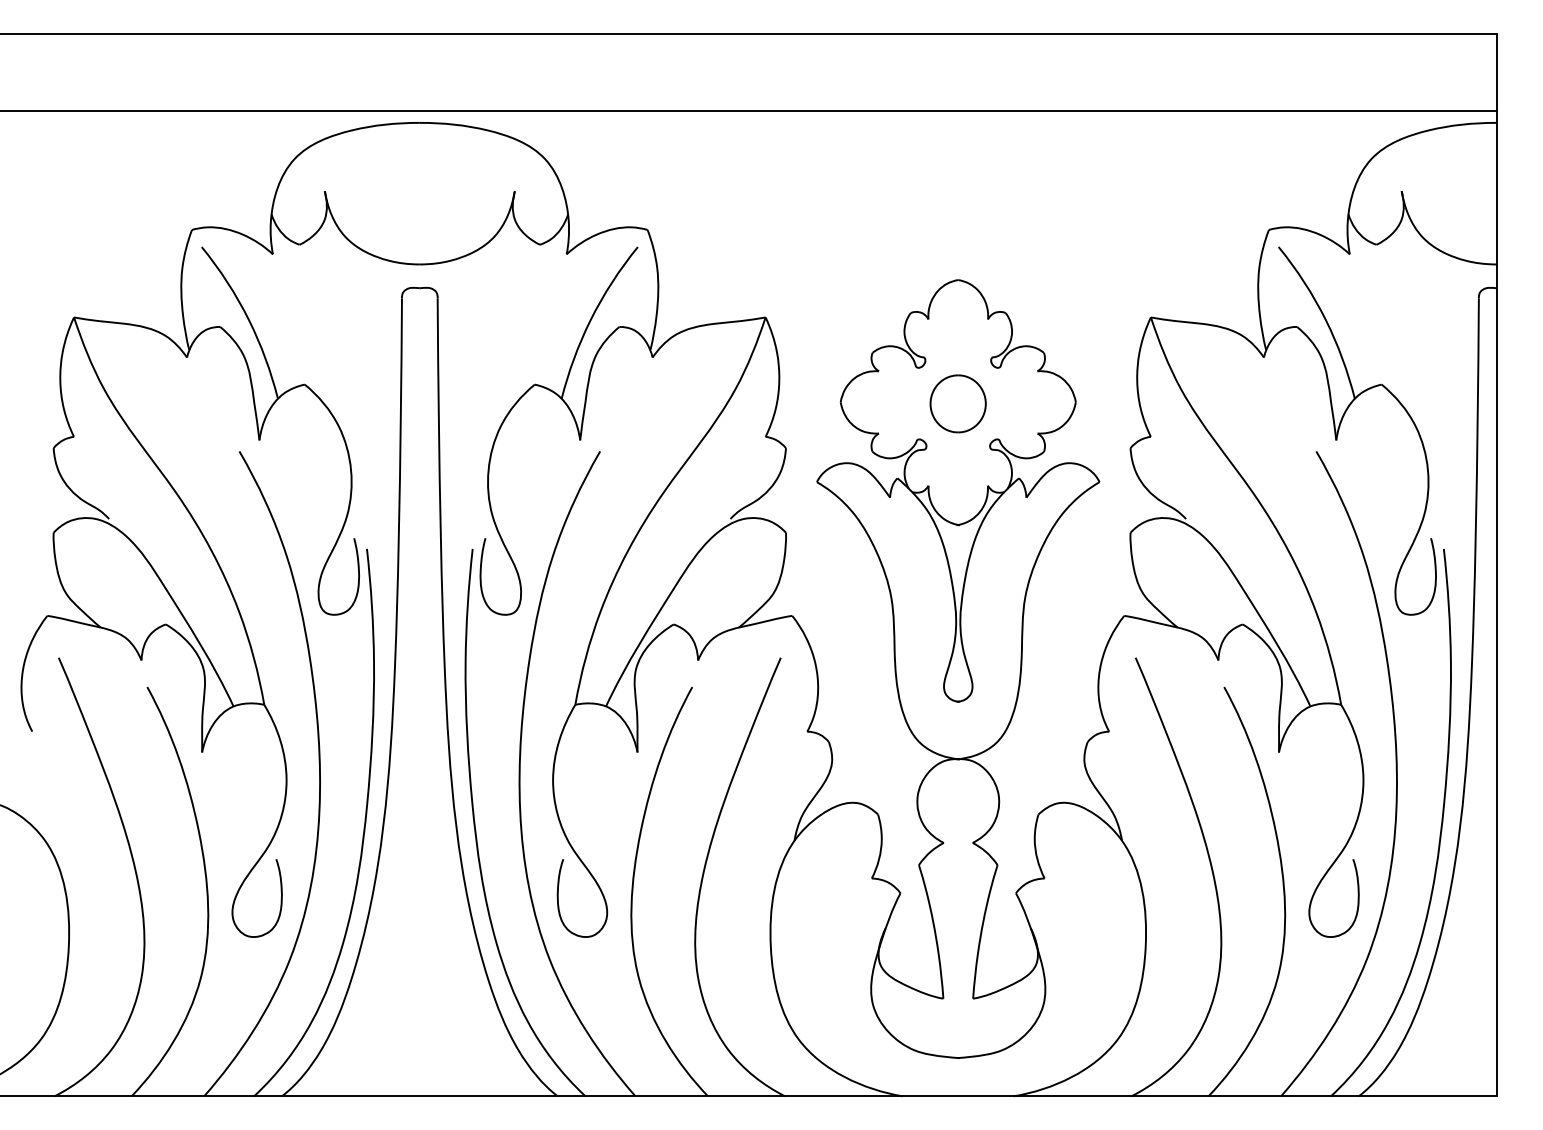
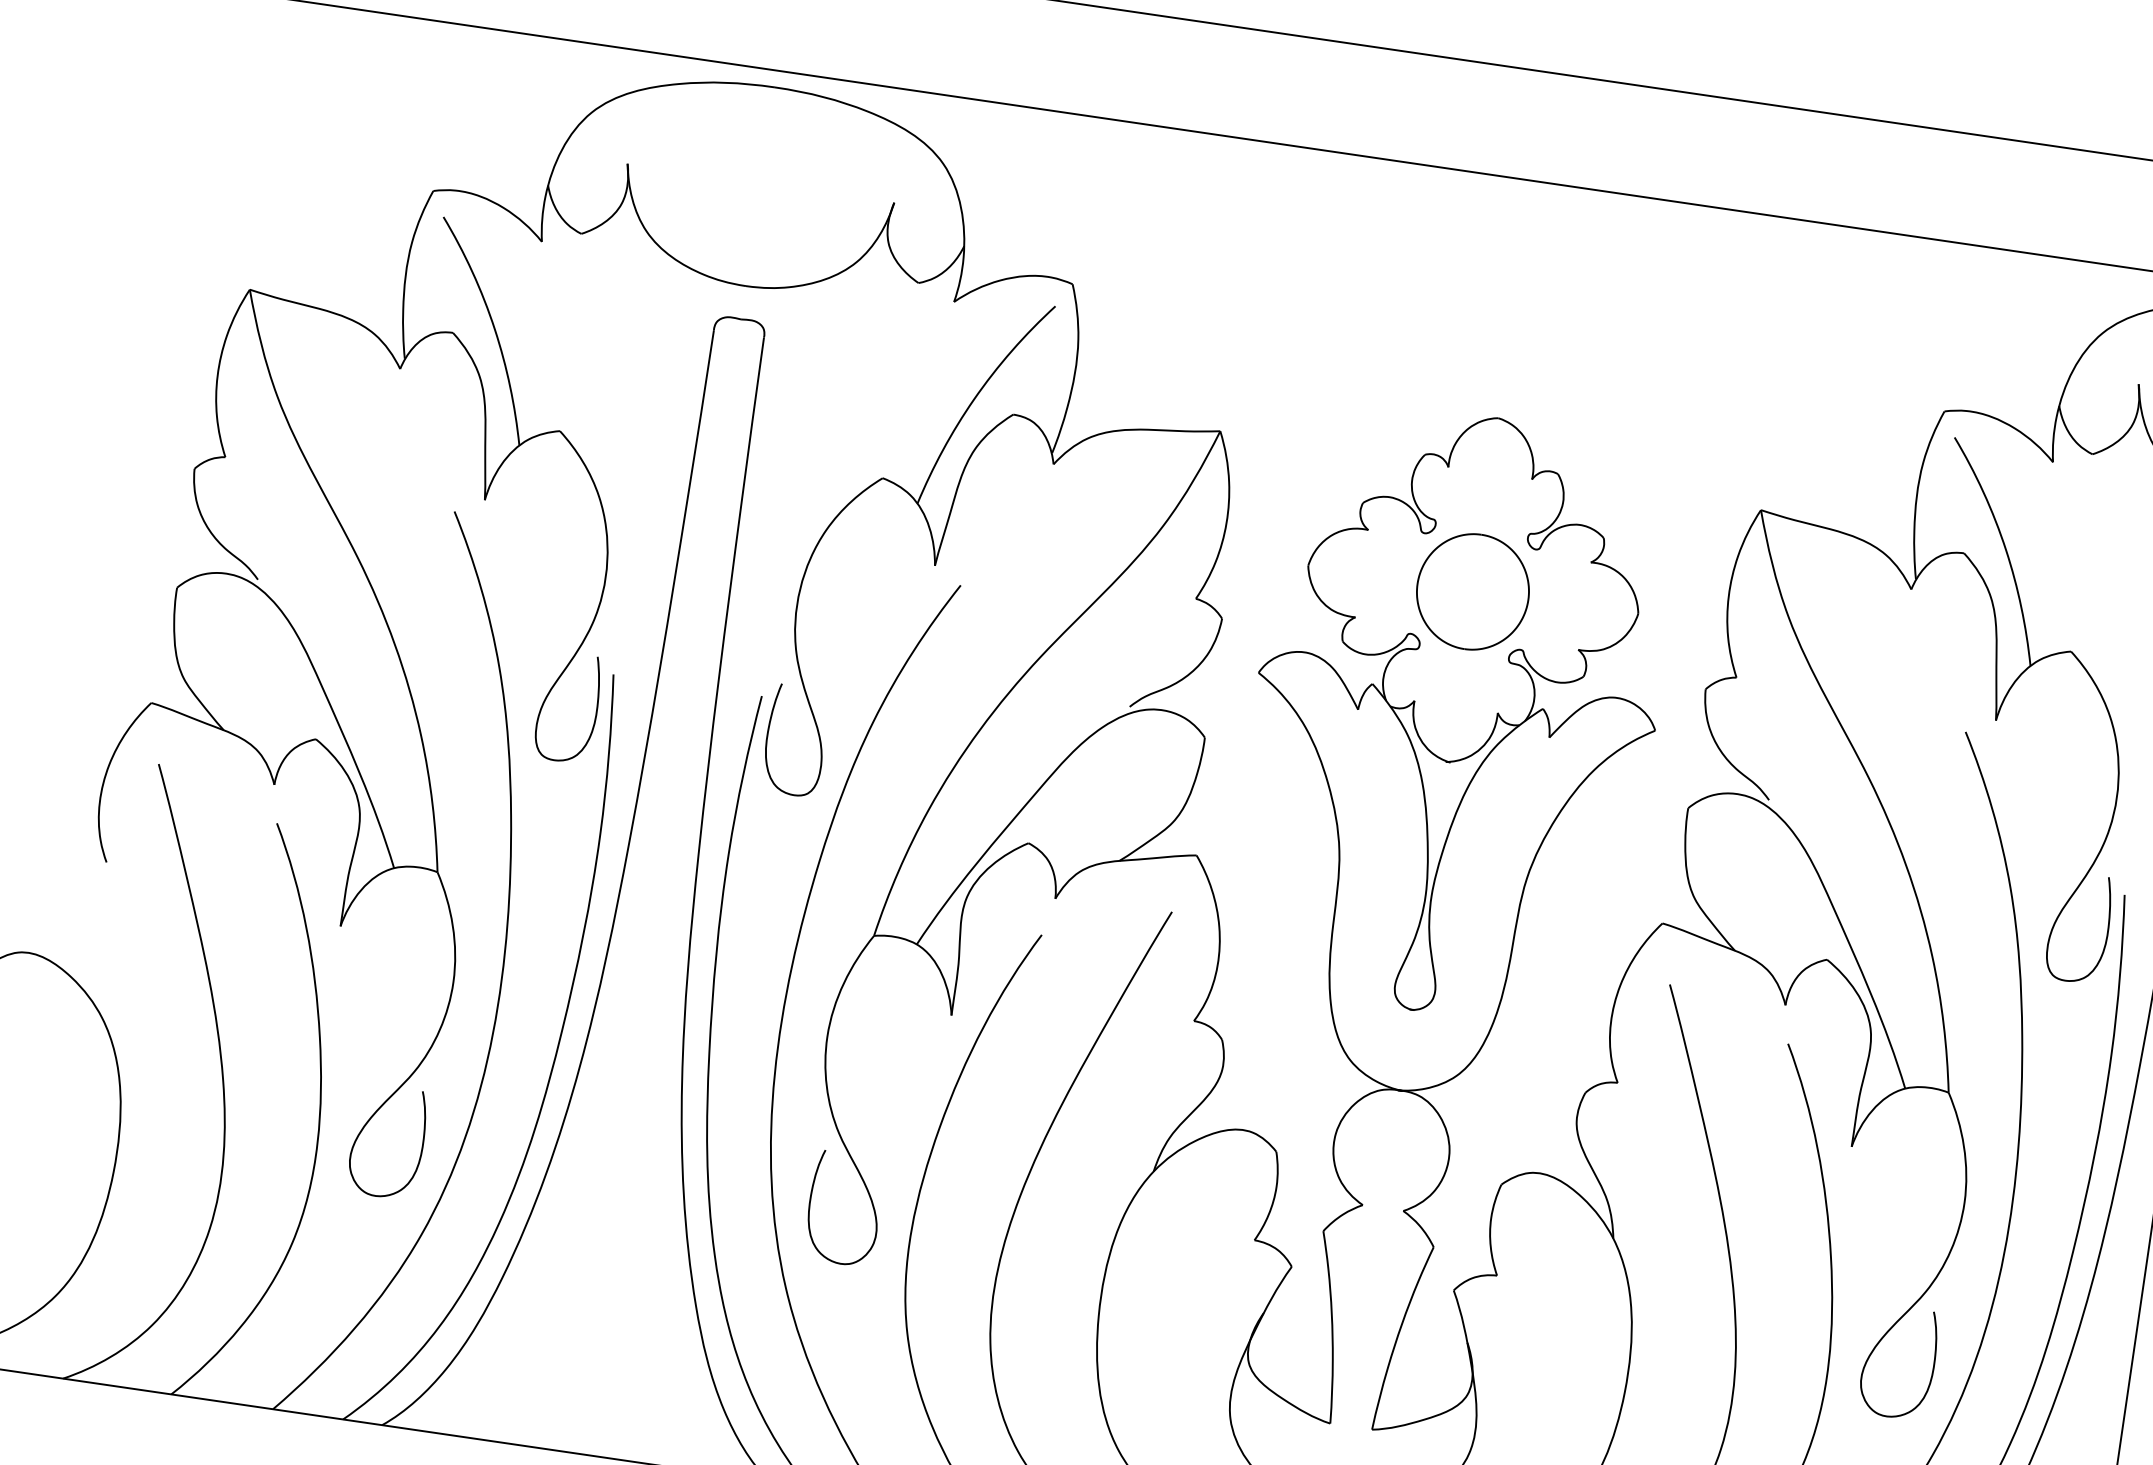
part: (957, 403) -> (1471, 591), size x1.43

